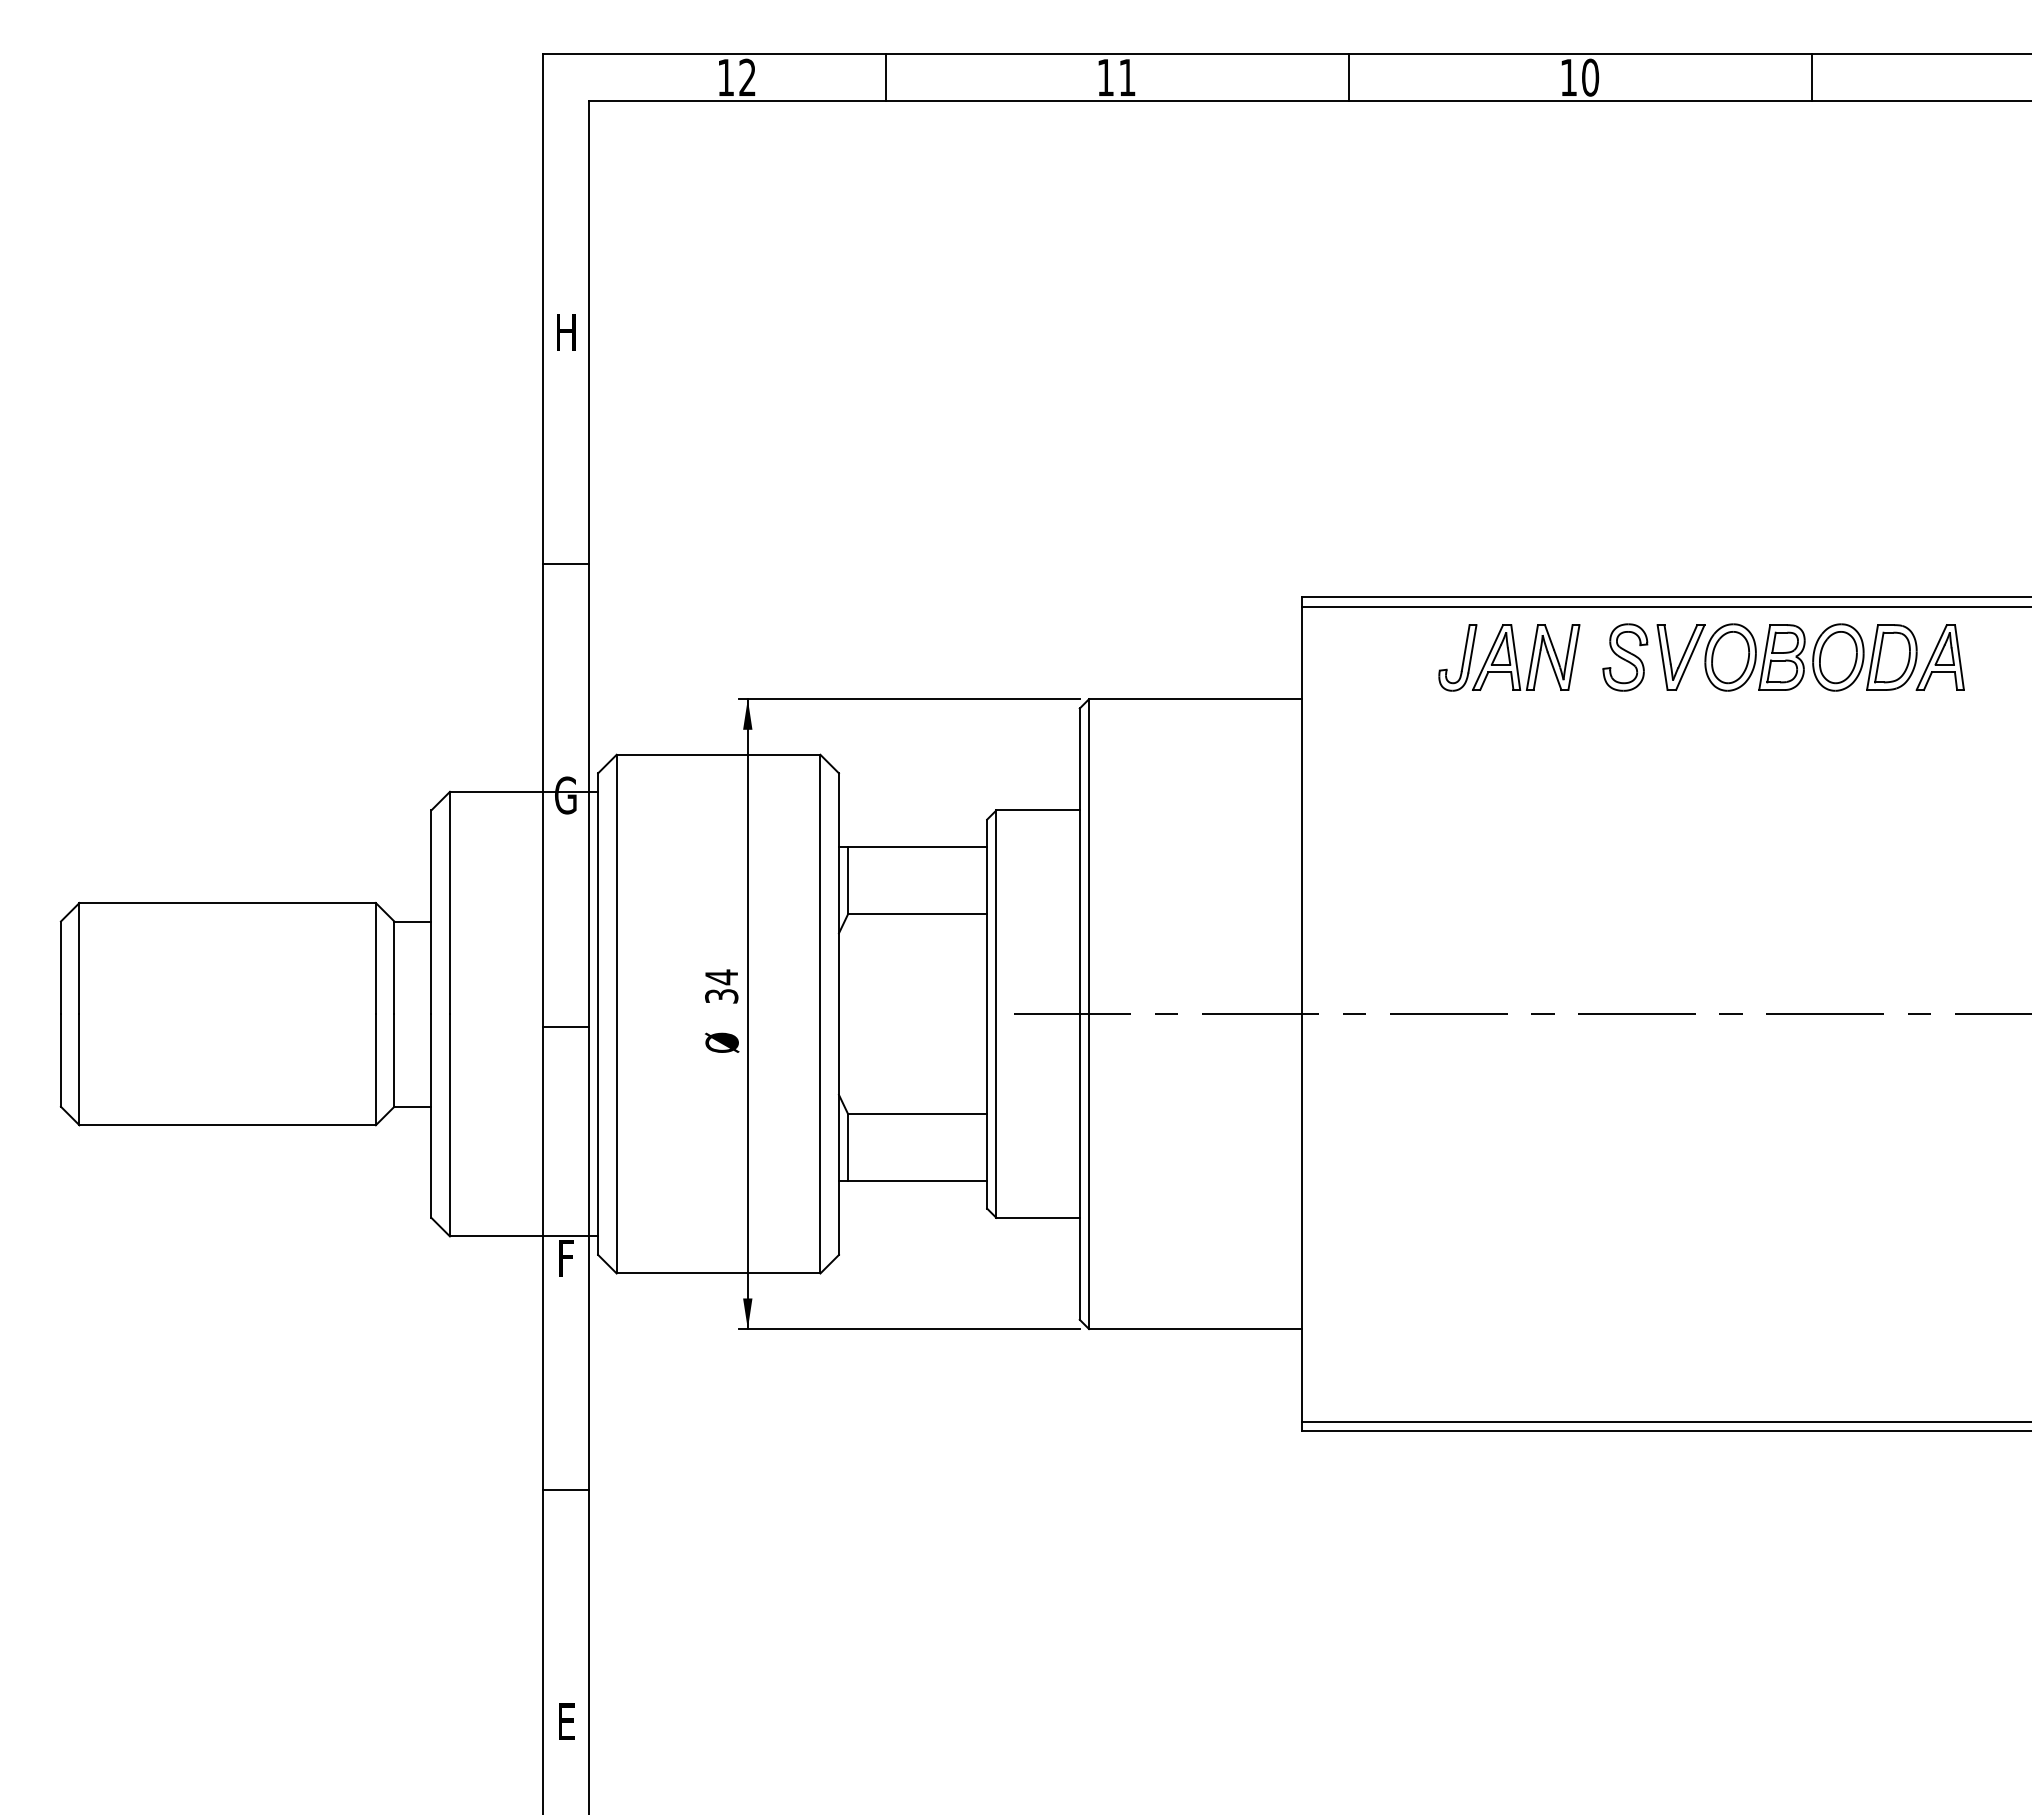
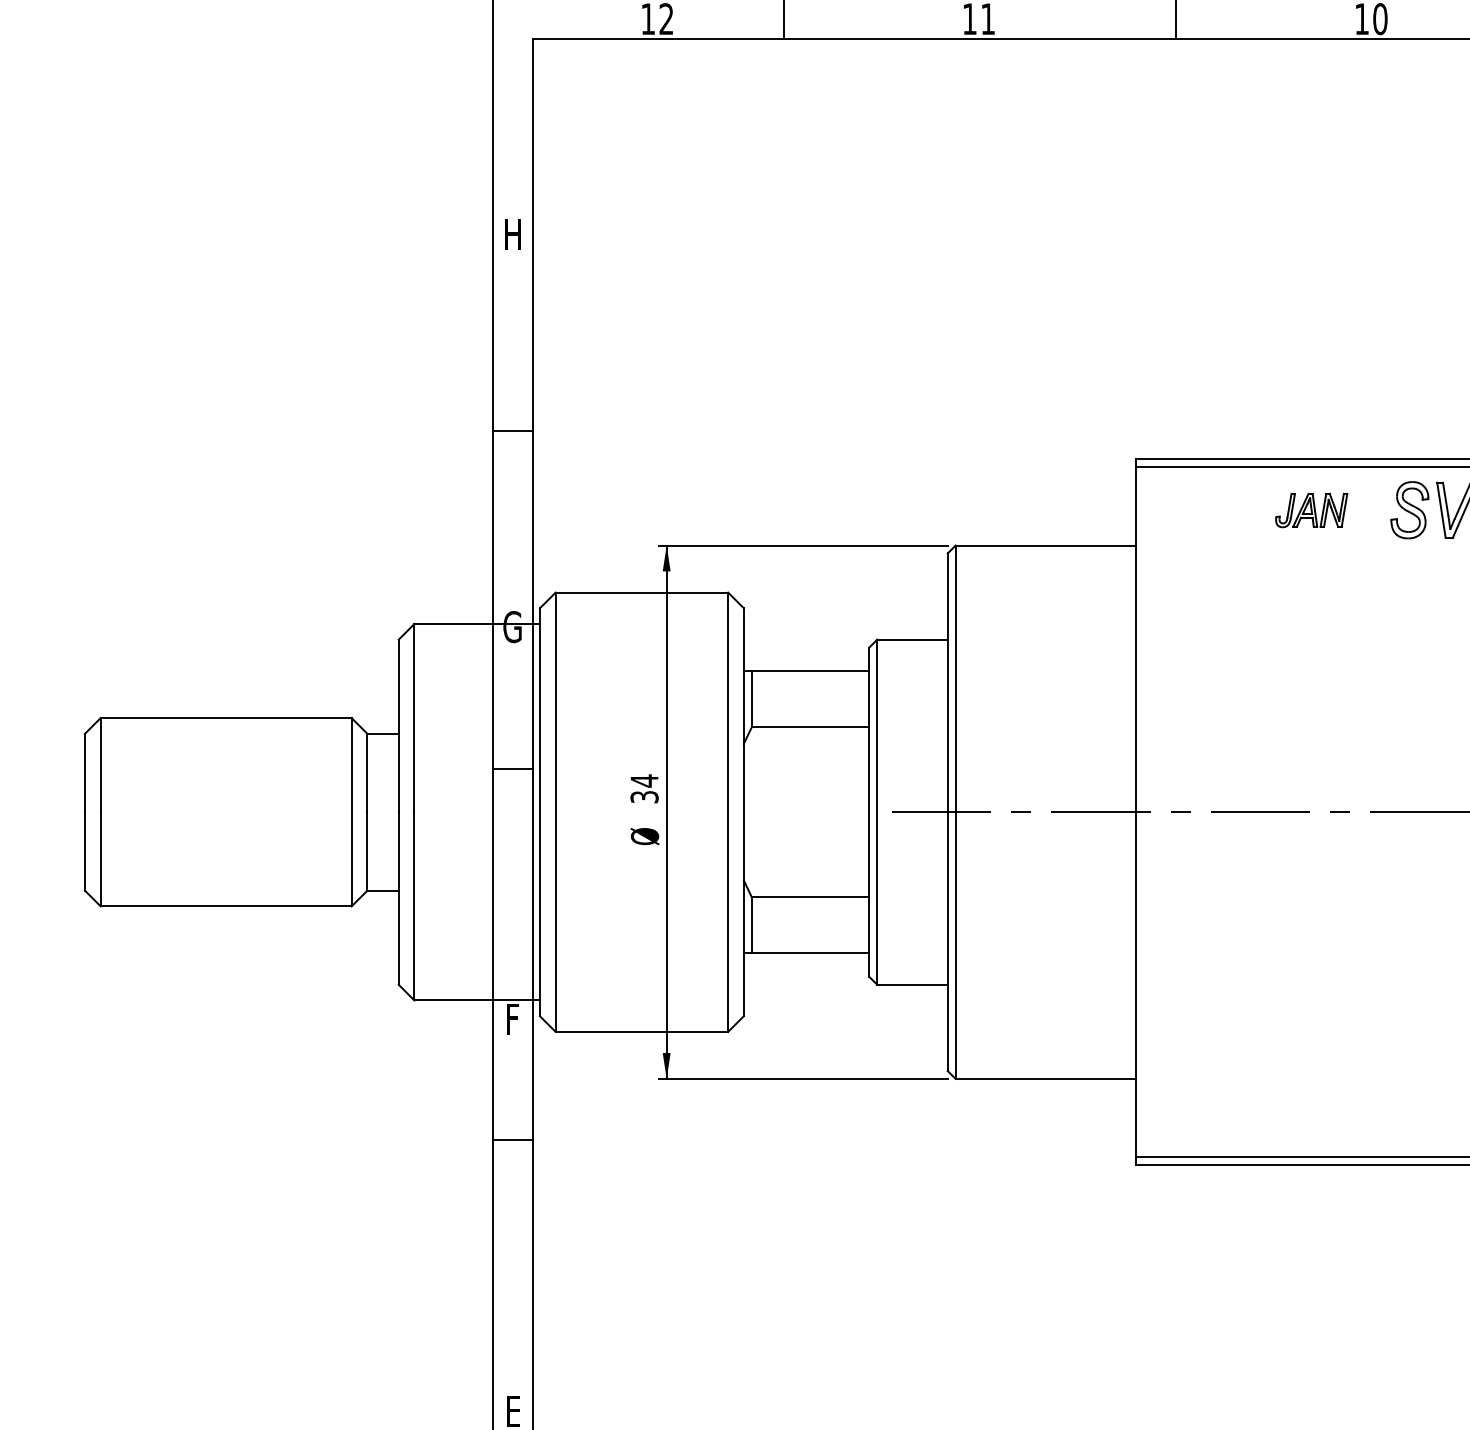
part: (1509, 657) -> (1311, 510), size x0.6
line: (566, 1026) -> (513, 768), moved
line: (566, 1490) -> (513, 1140), moved

